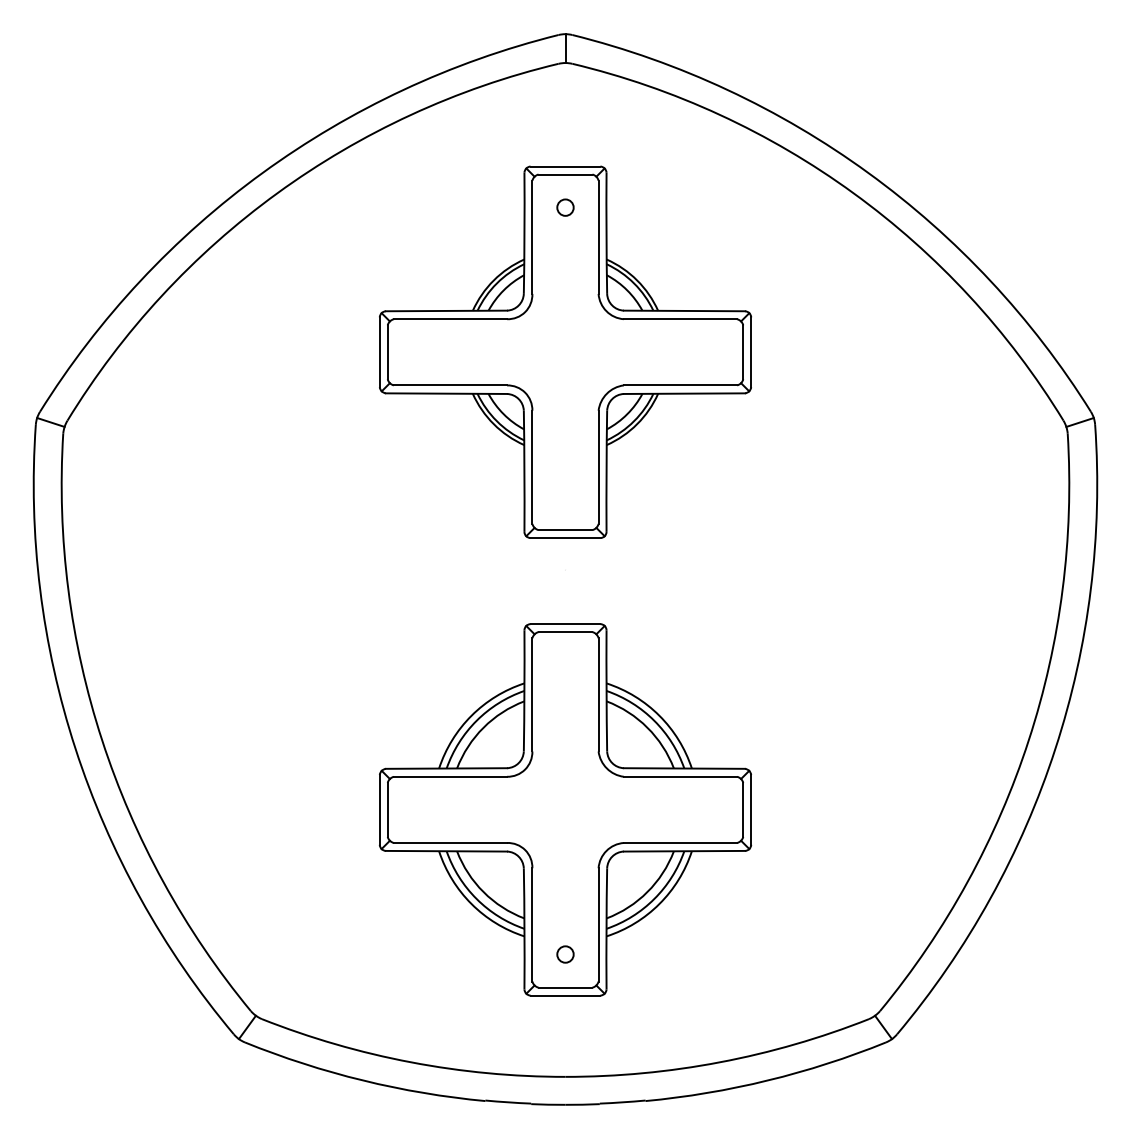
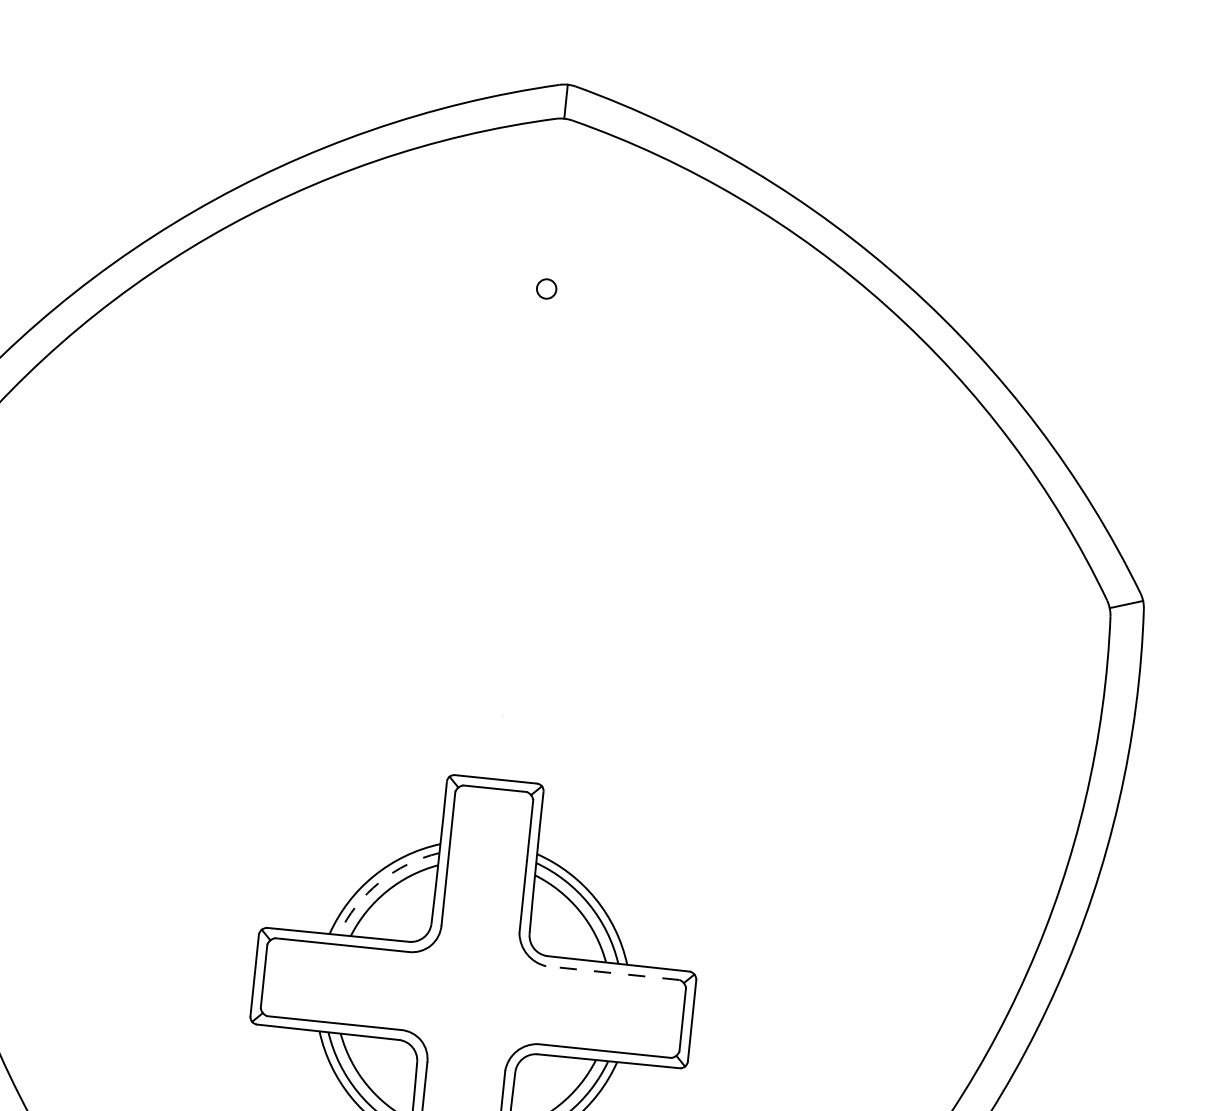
part: (565, 351) -> (529, 458), removed
arc: (476, 720) -> (379, 882), solid -> dashed
line: (680, 776) -> (612, 972), solid -> dashed

